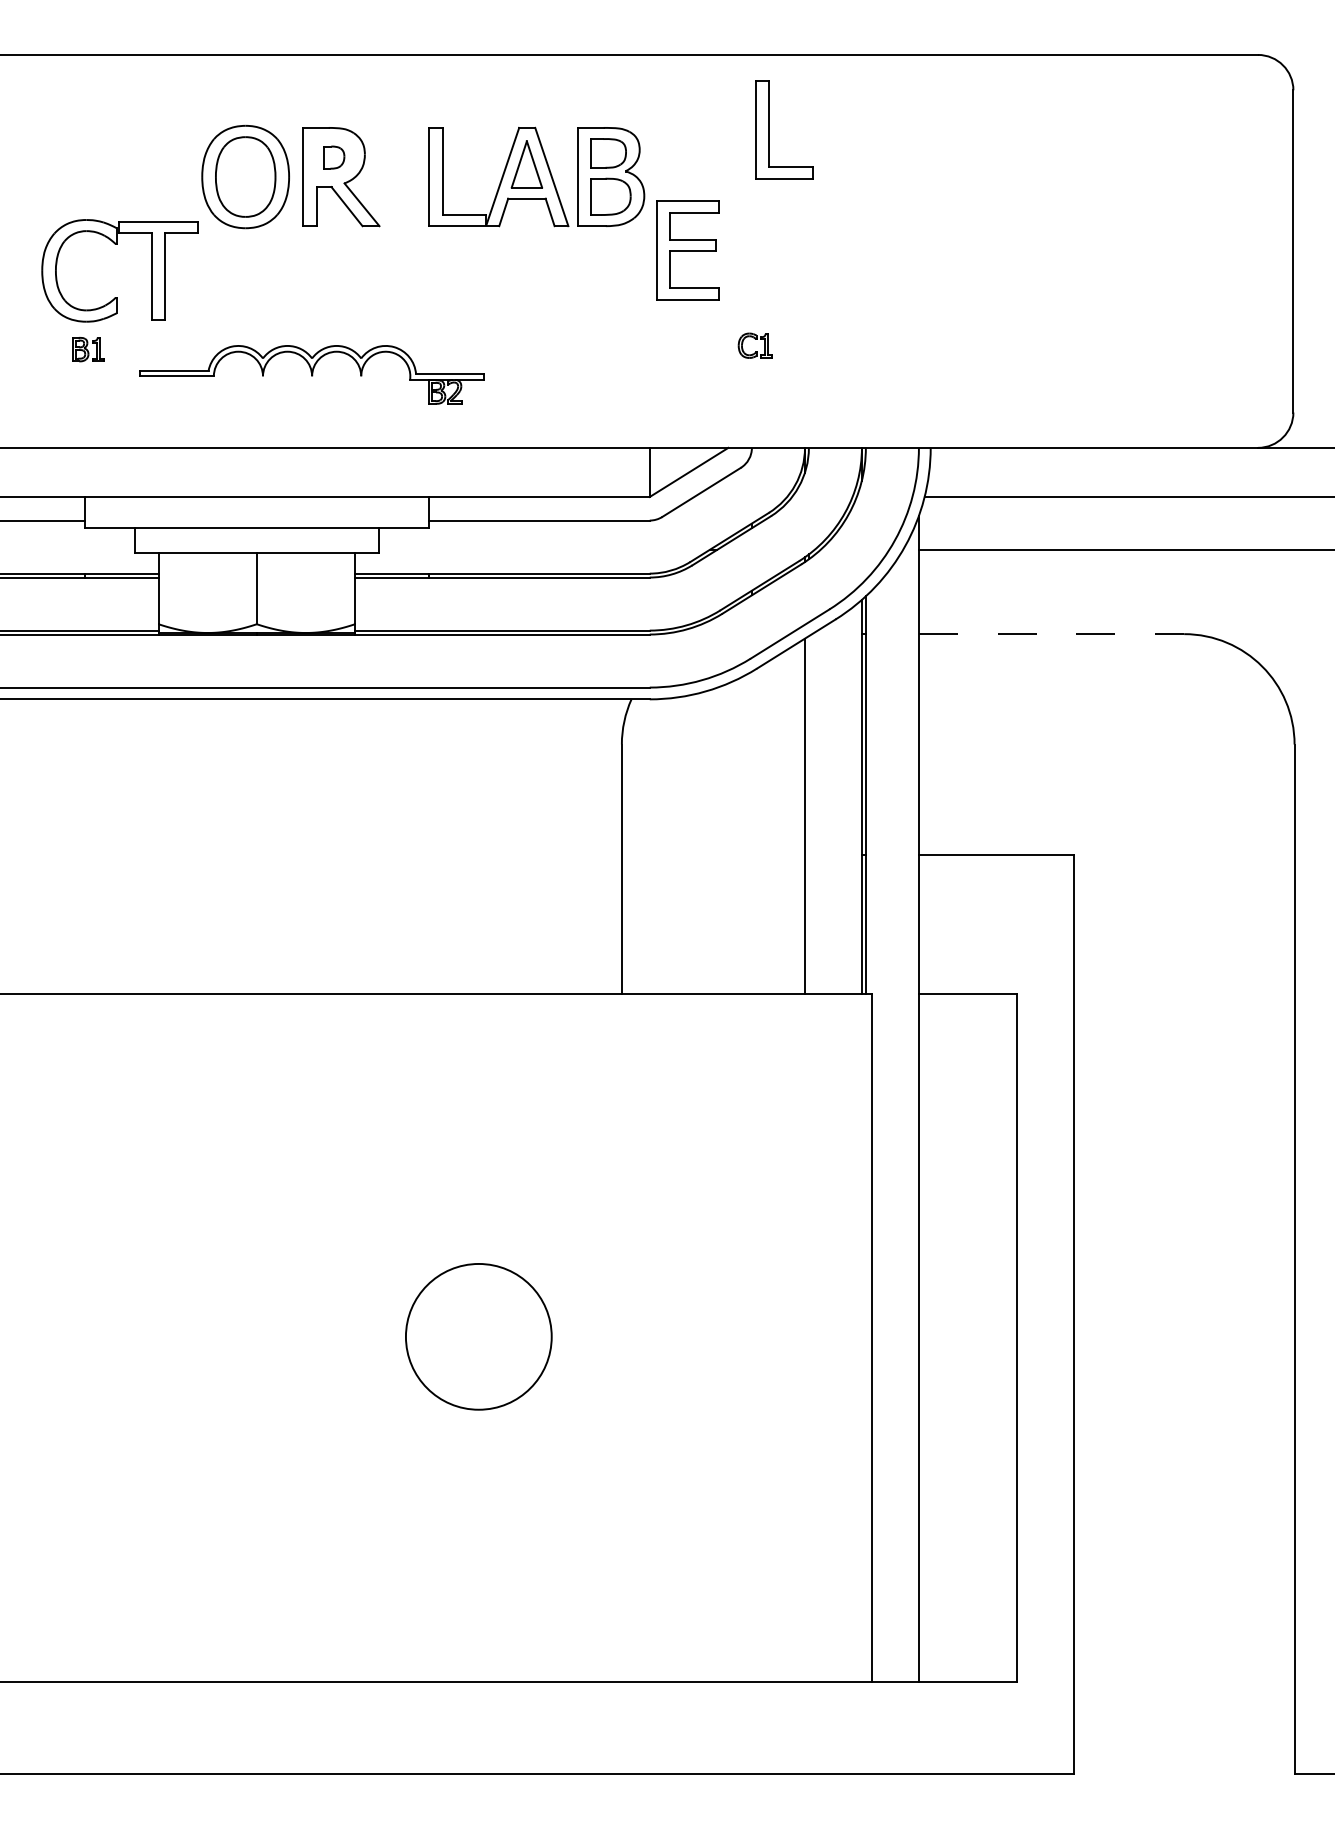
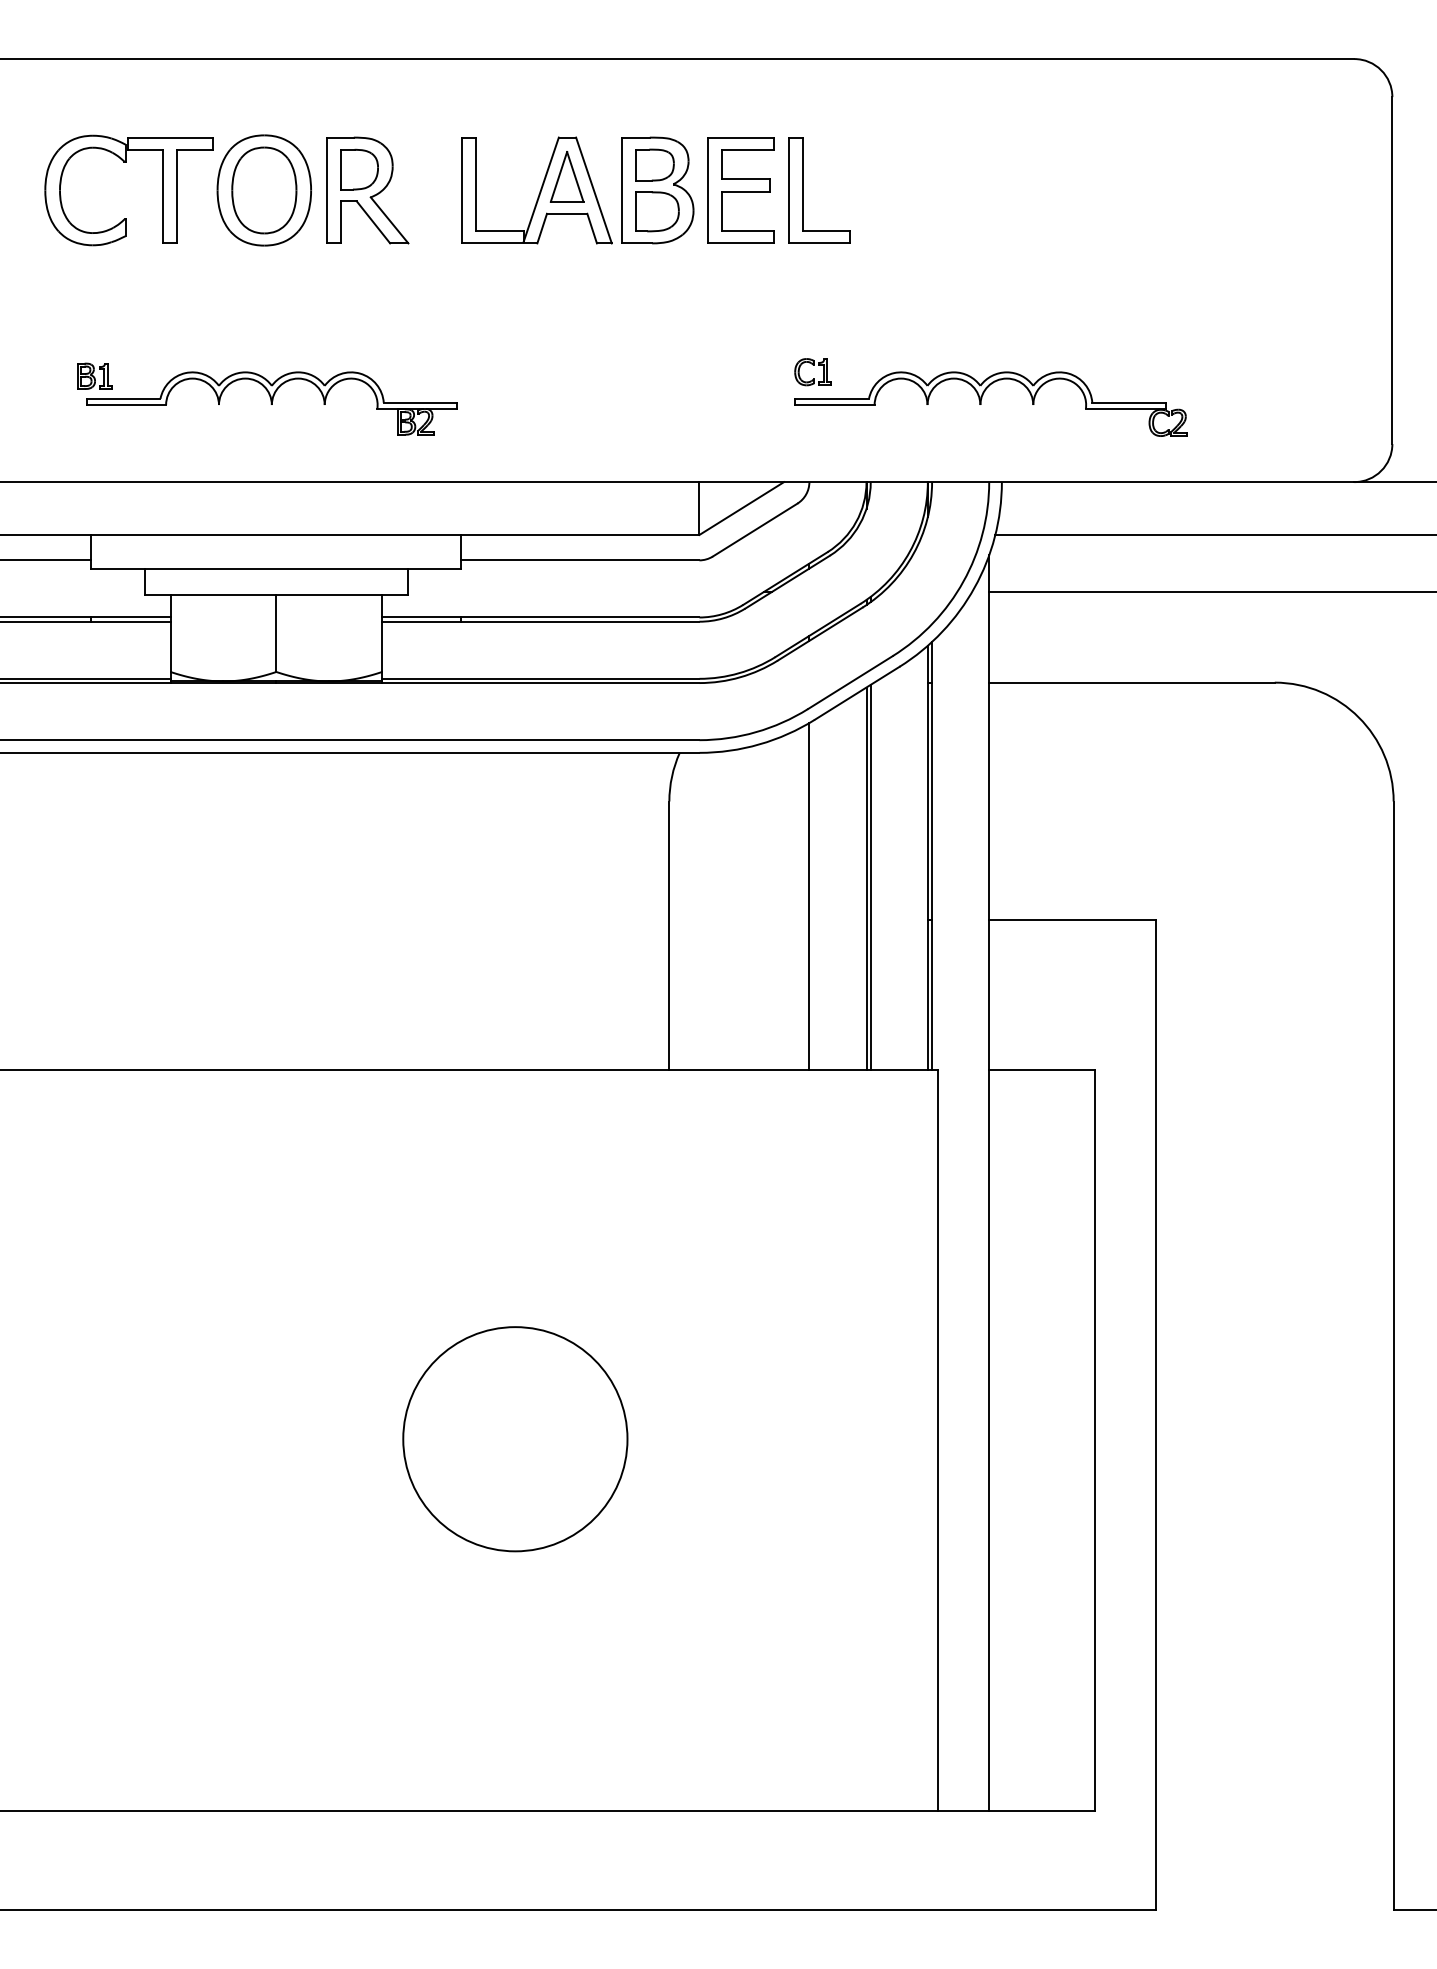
part: (769, 129) -> (803, 190), moved
part: (334, 157) -> (359, 169), size x1.67
part: (117, 244) -> (126, 162), moved
part: (687, 250) -> (740, 190), moved
part: (311, 374) -> (271, 403), moved
part: (911, 374) -> (981, 403), added
line: (1051, 634) -> (1131, 682), dashed -> solid
line: (808, 815) -> (870, 877), added
line: (752, 832) -> (809, 896), added
circle: (478, 1337) -> (515, 1439), size x1.43

